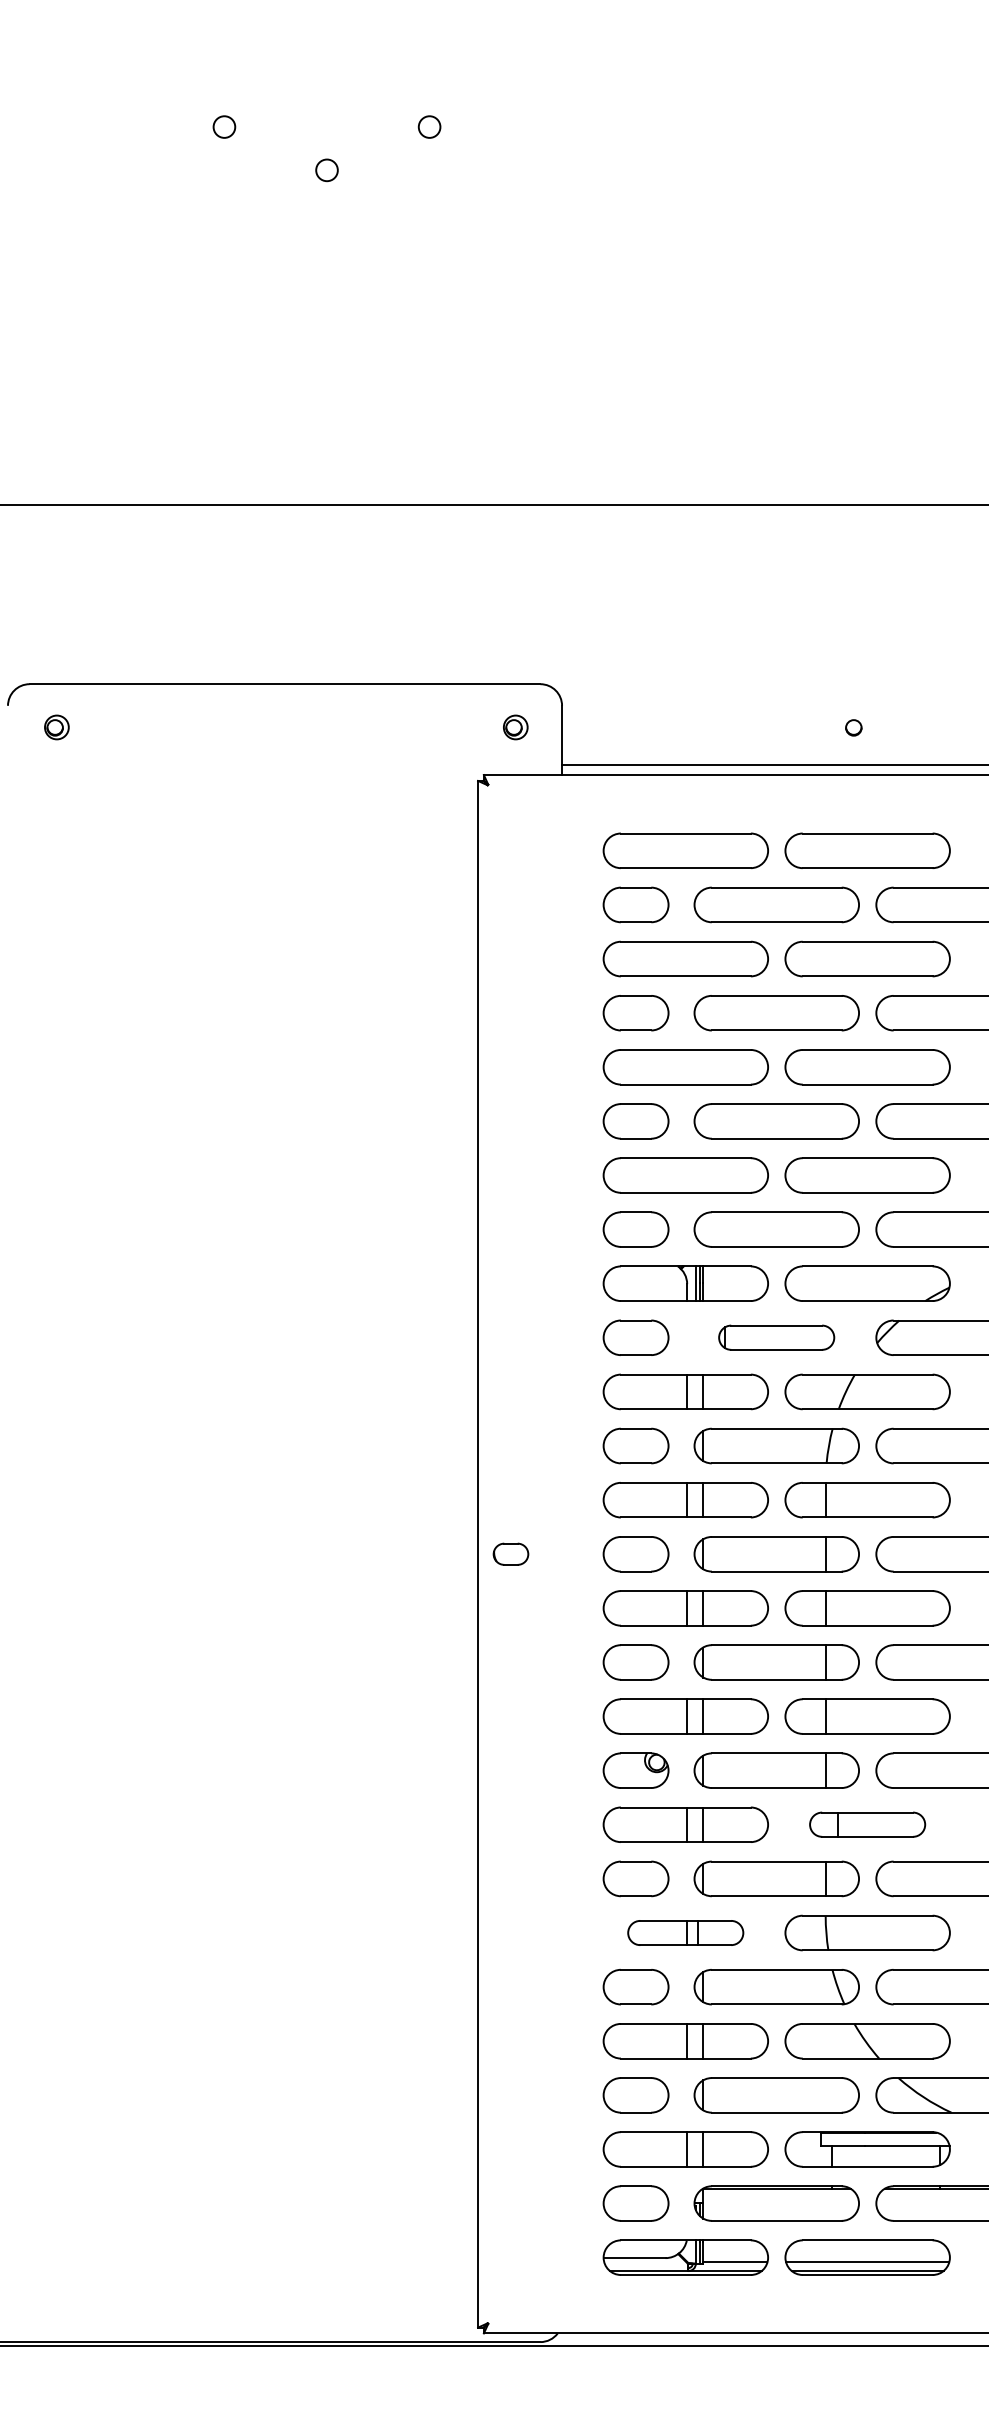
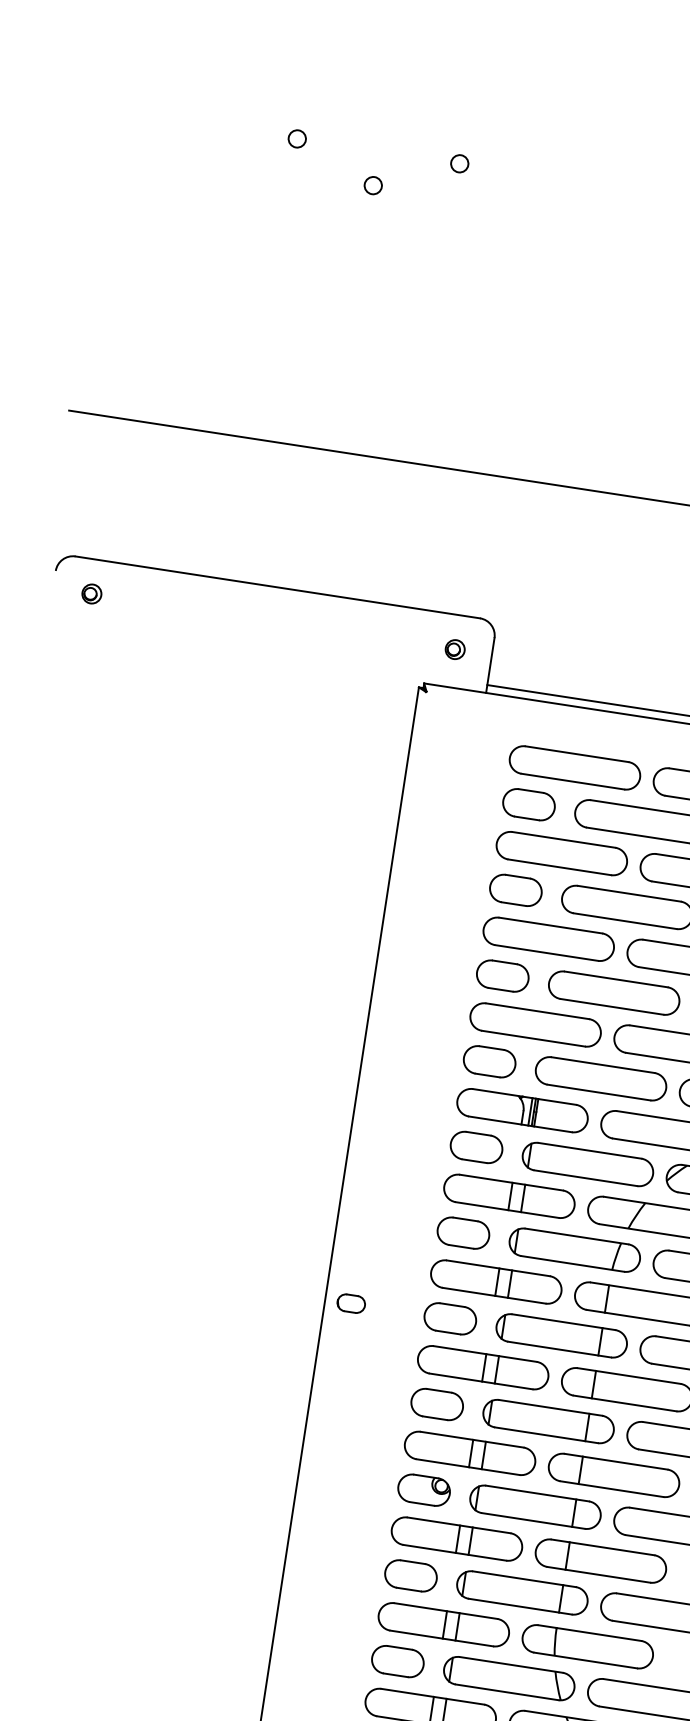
part: (776, 1337) -> (587, 1164), size x1.43
part: (867, 1824) -> (600, 1560), size x1.43
part: (685, 1932) -> (443, 1624), size x1.43

